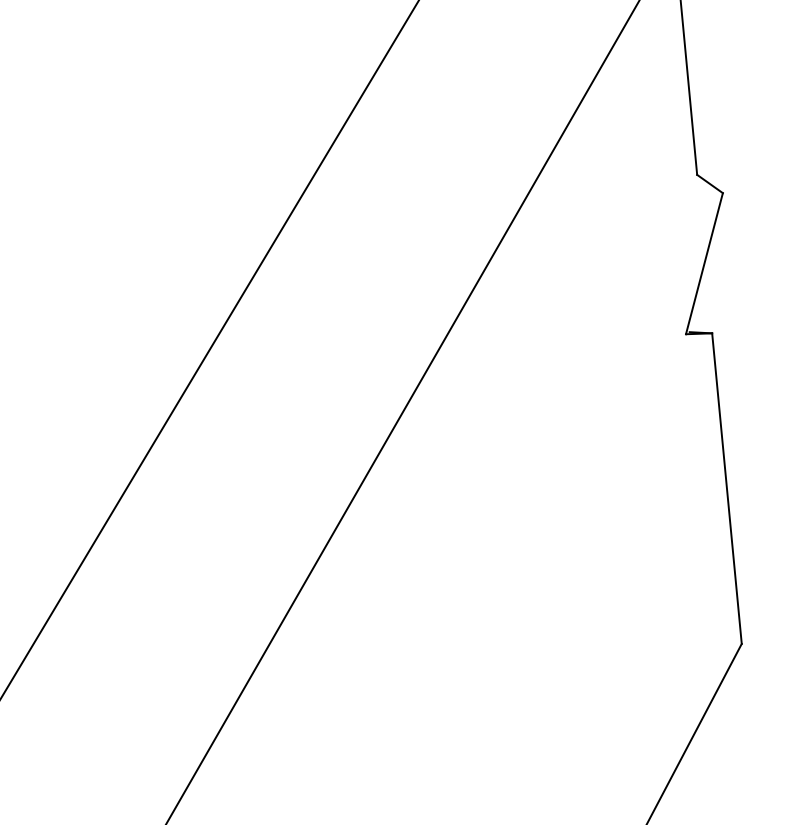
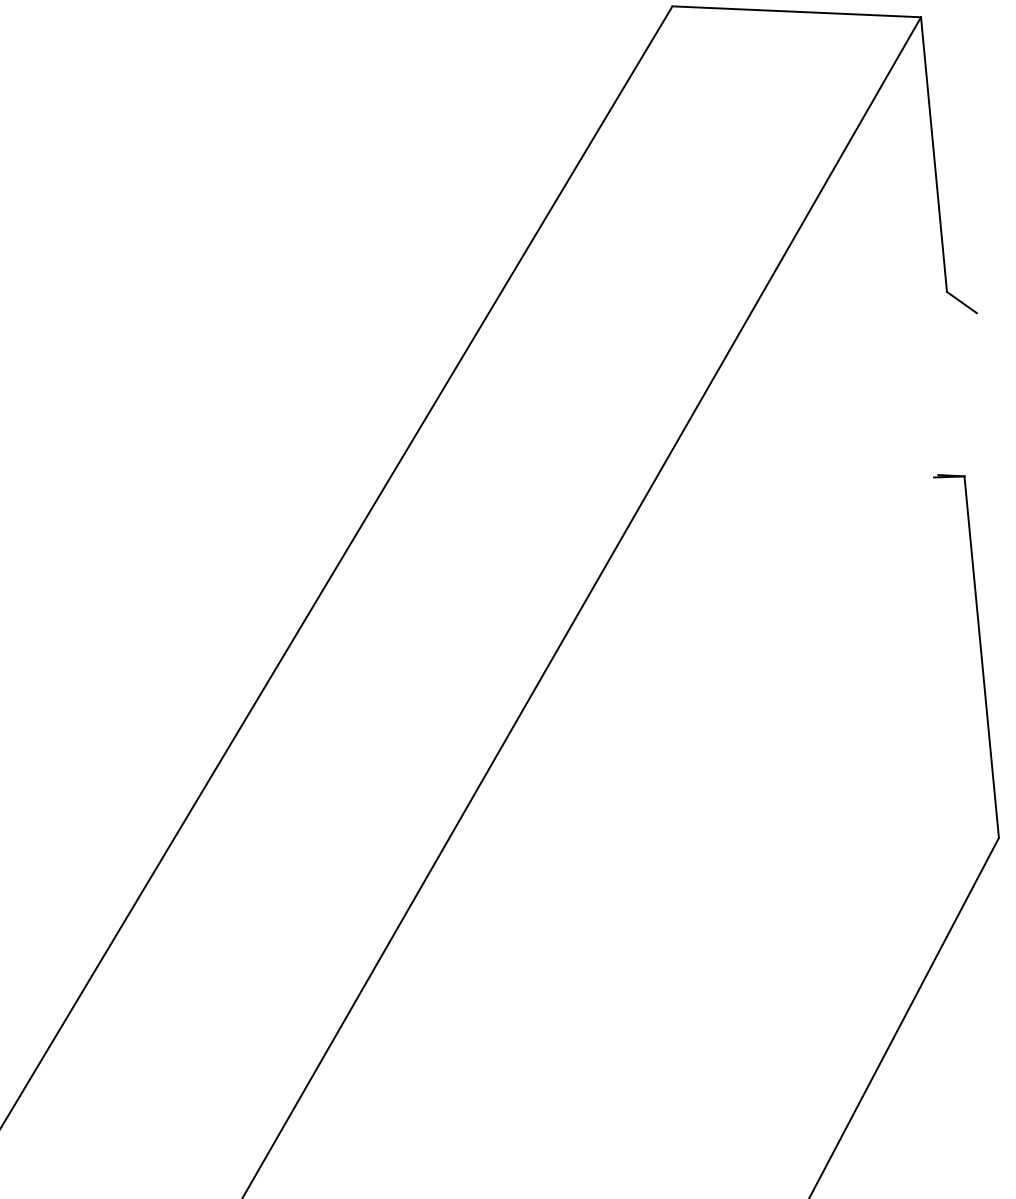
line: (704, 263) -> (955, 395), removed

